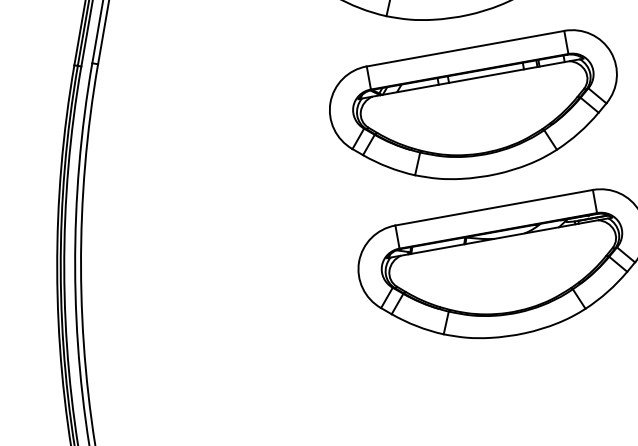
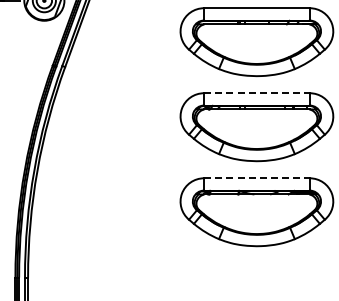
line: (464, 49) -> (256, 93), solid -> dashed
line: (493, 208) -> (256, 178), solid -> dashed

